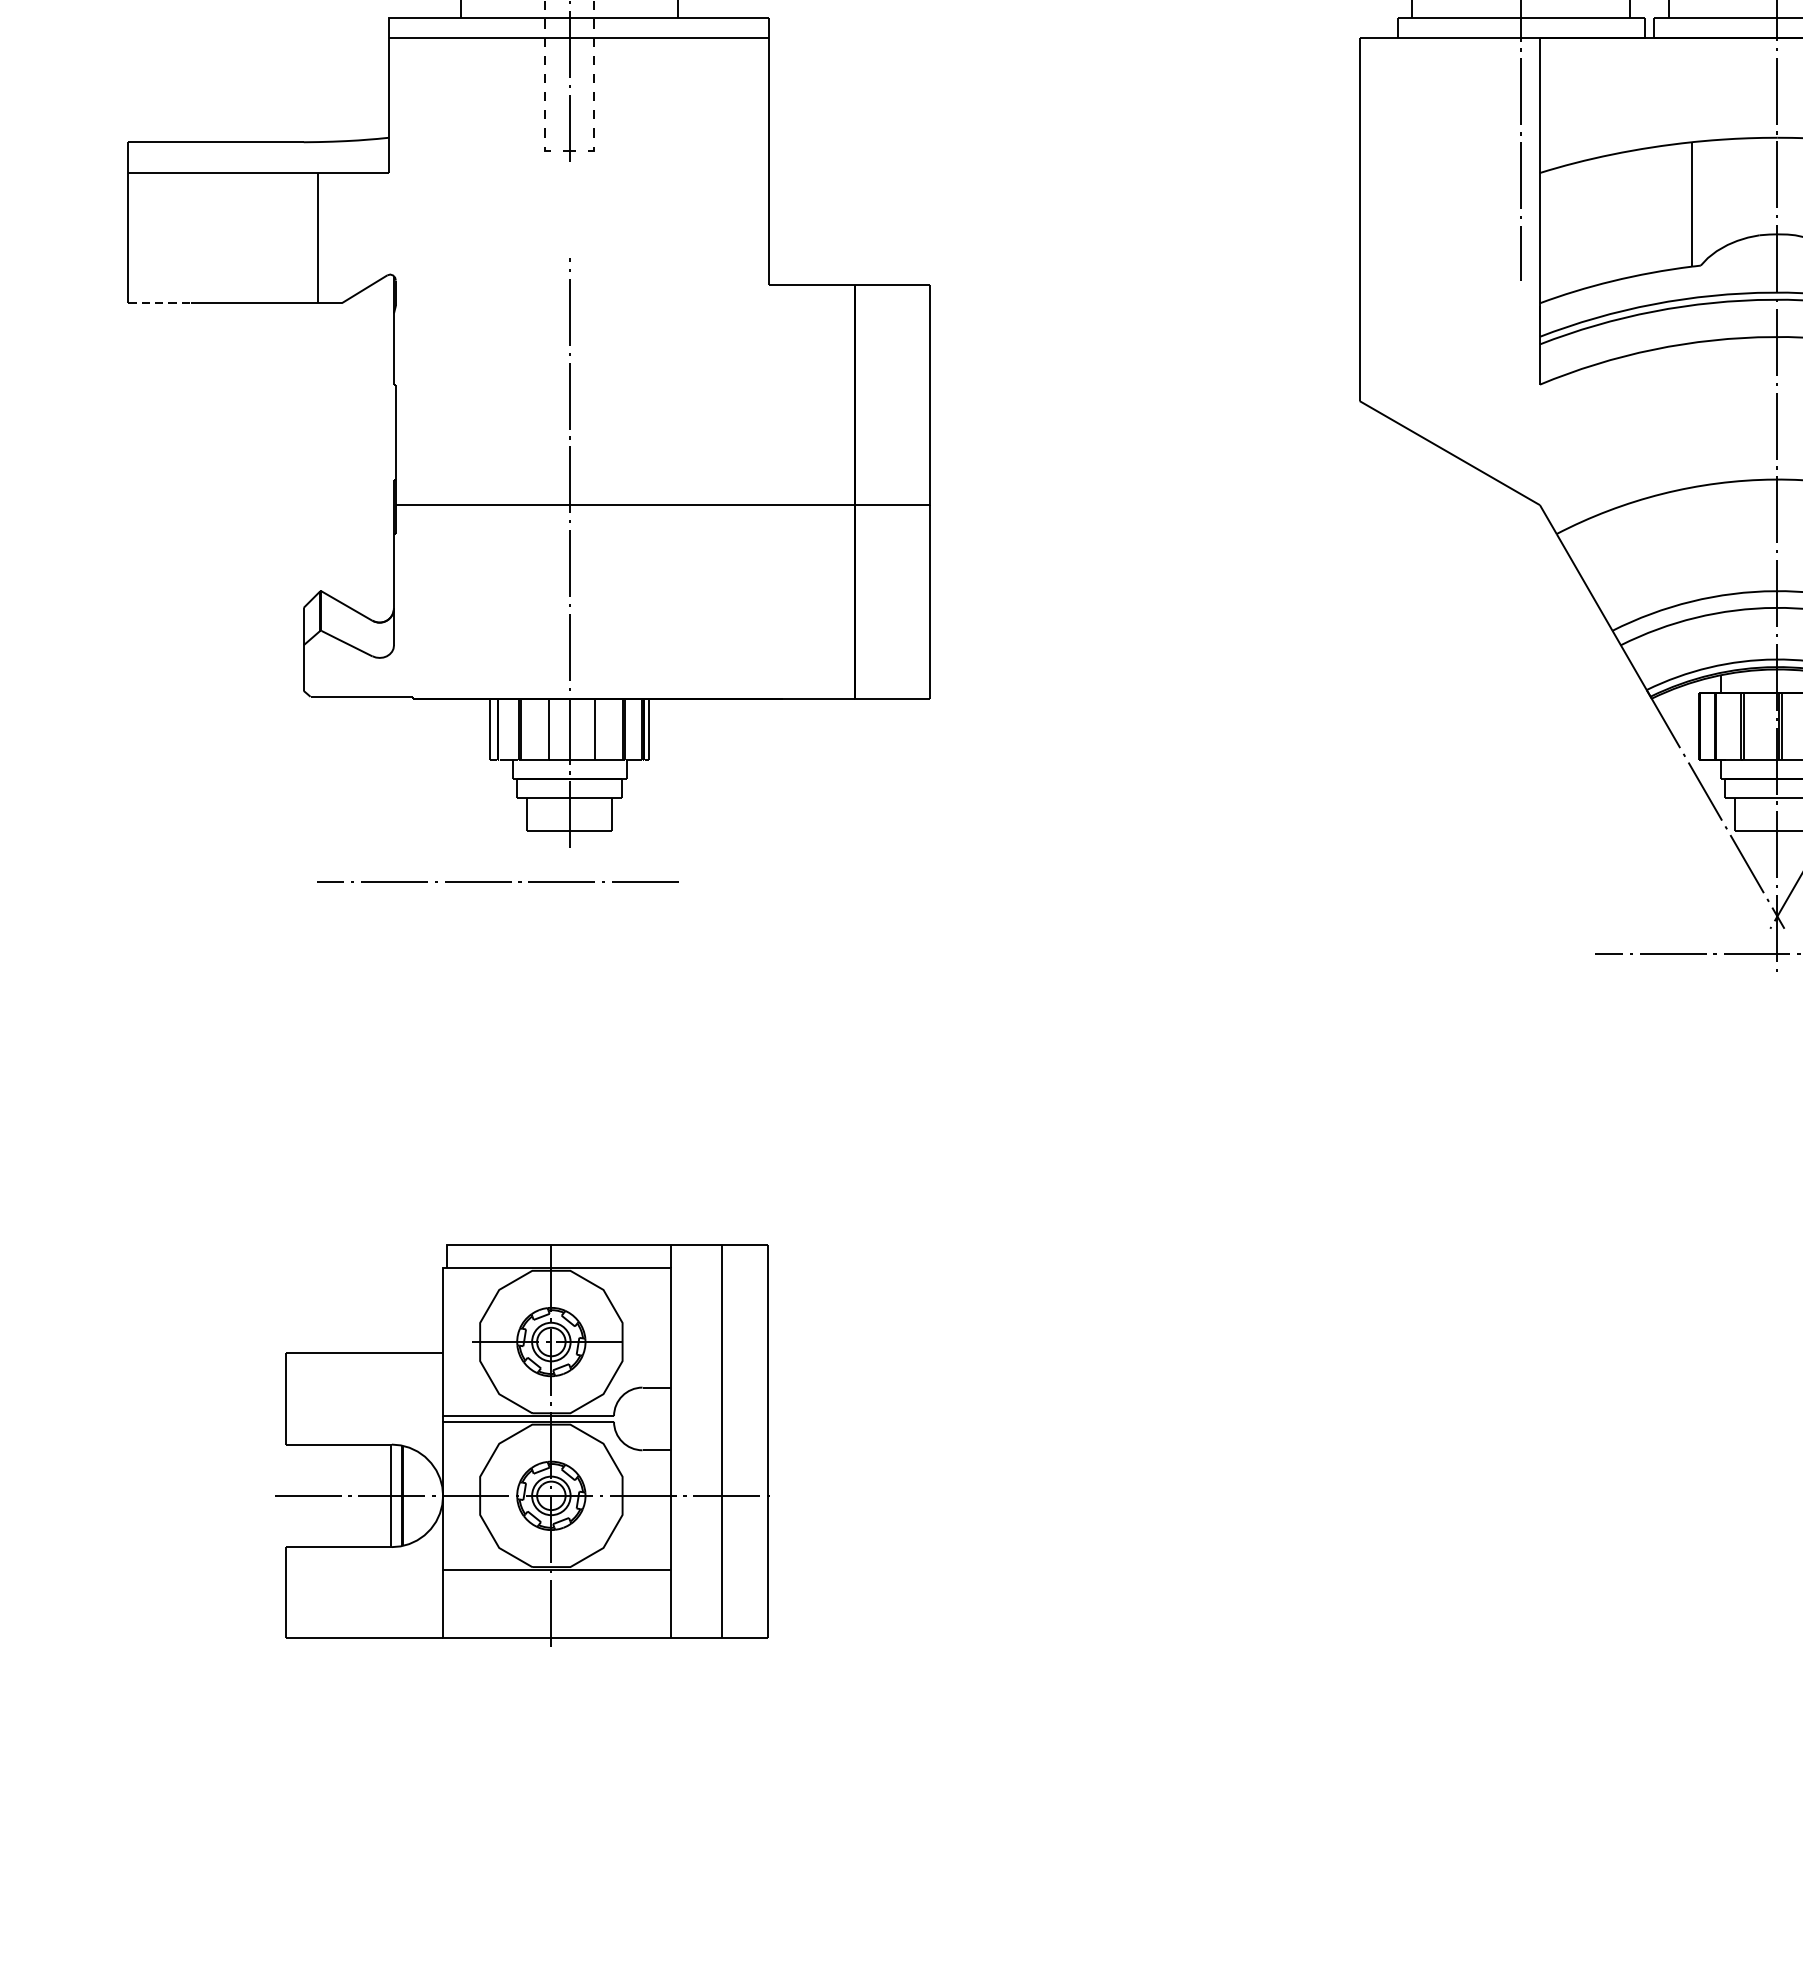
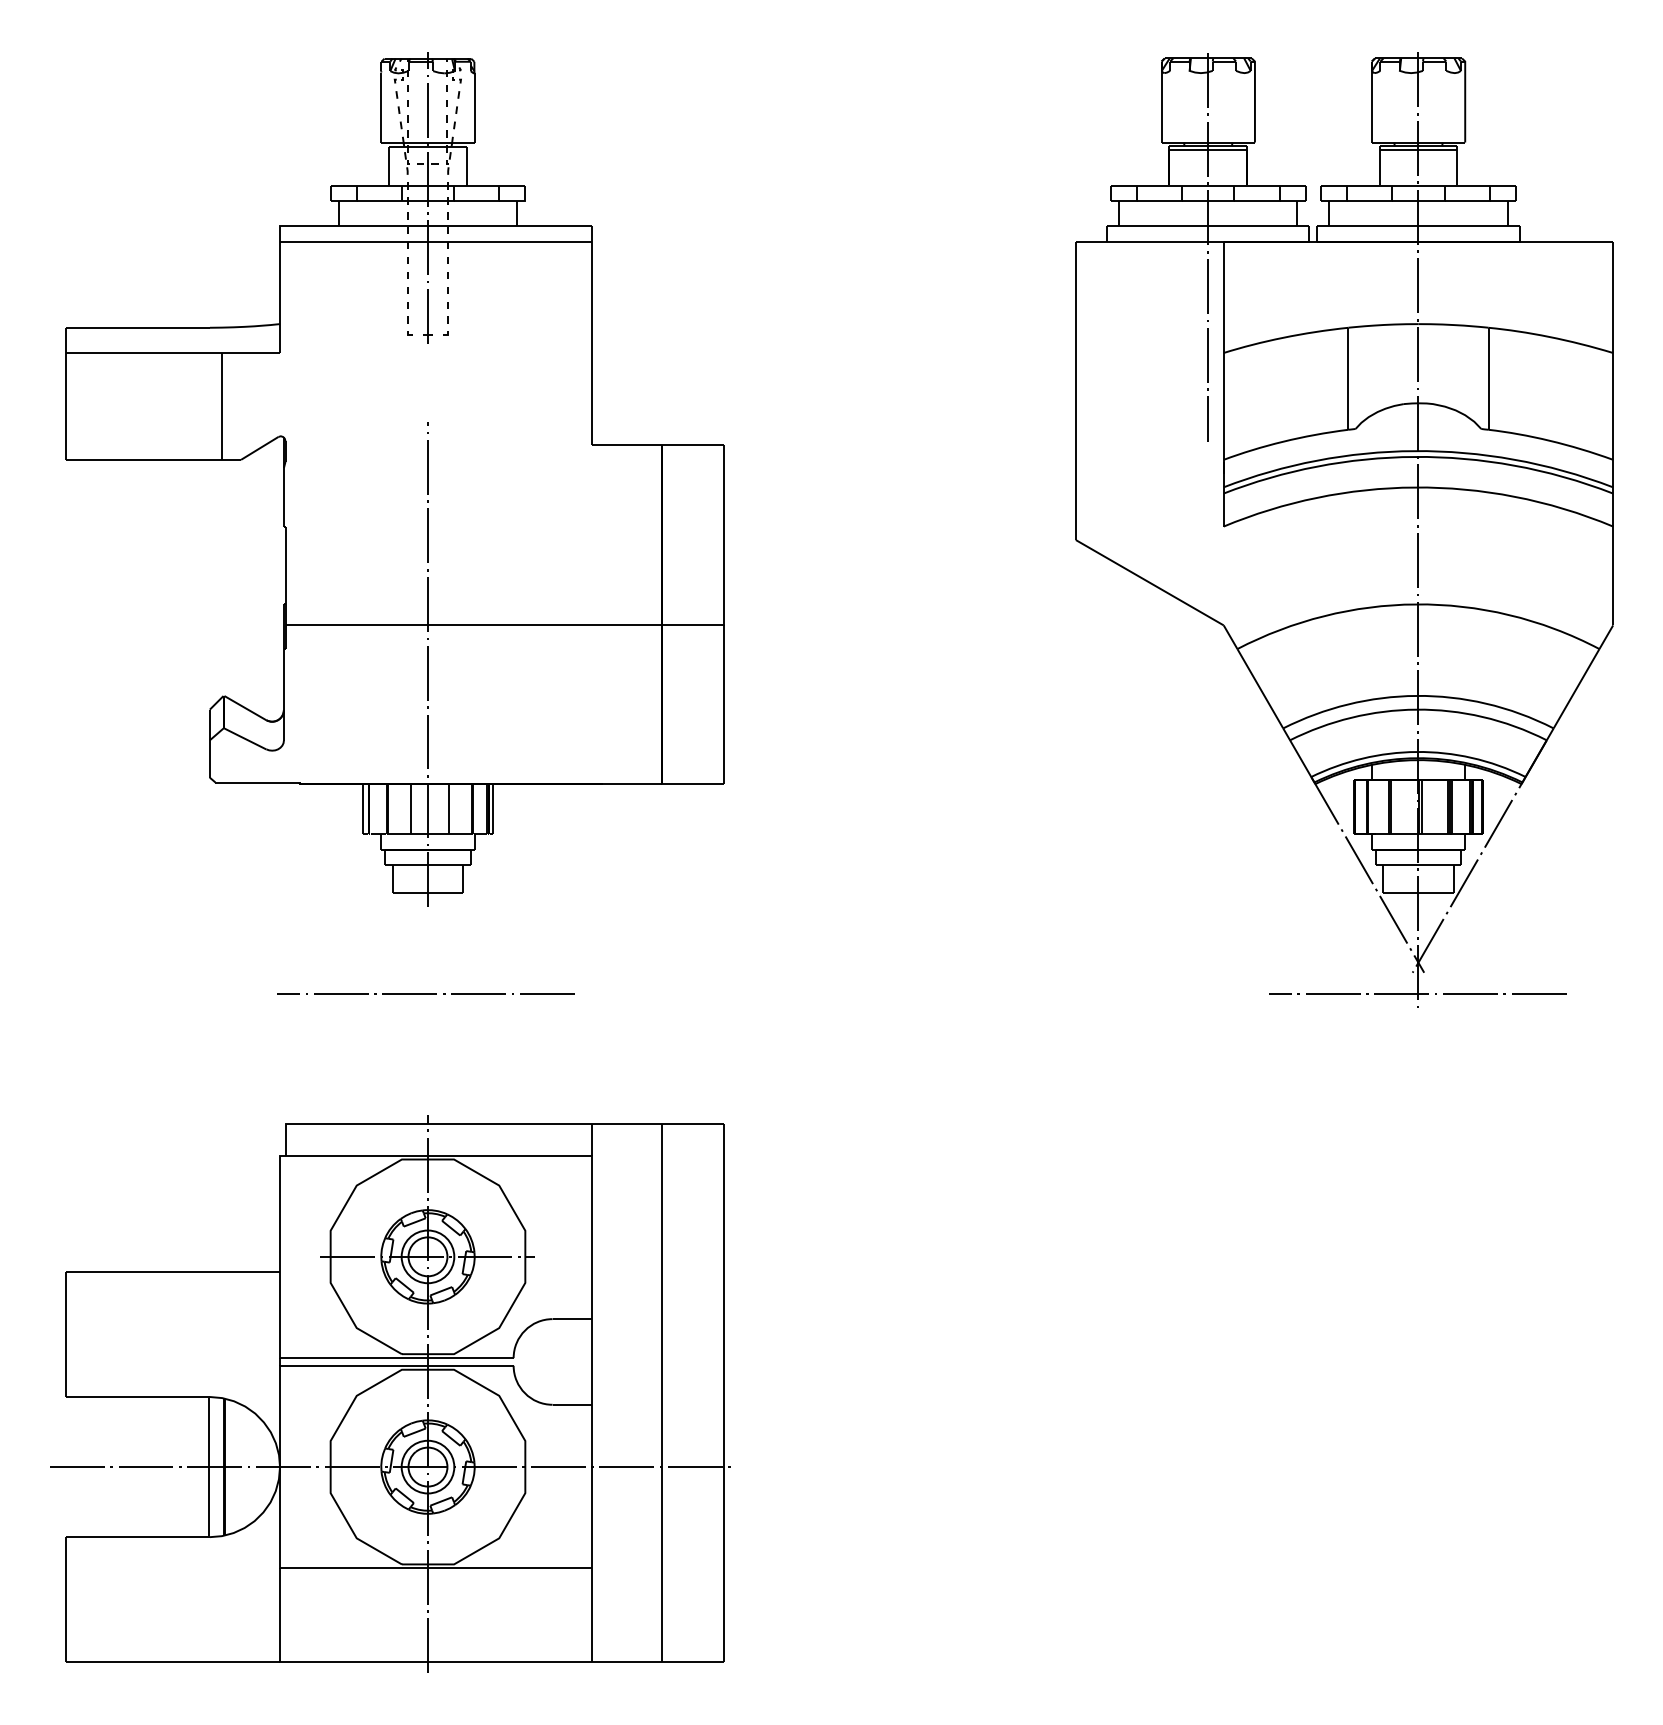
line: (159, 302) -> (91, 459), dashed -> solid
line: (497, 882) -> (425, 993), moved
part: (523, 1441) -> (390, 1393), size x1.67

